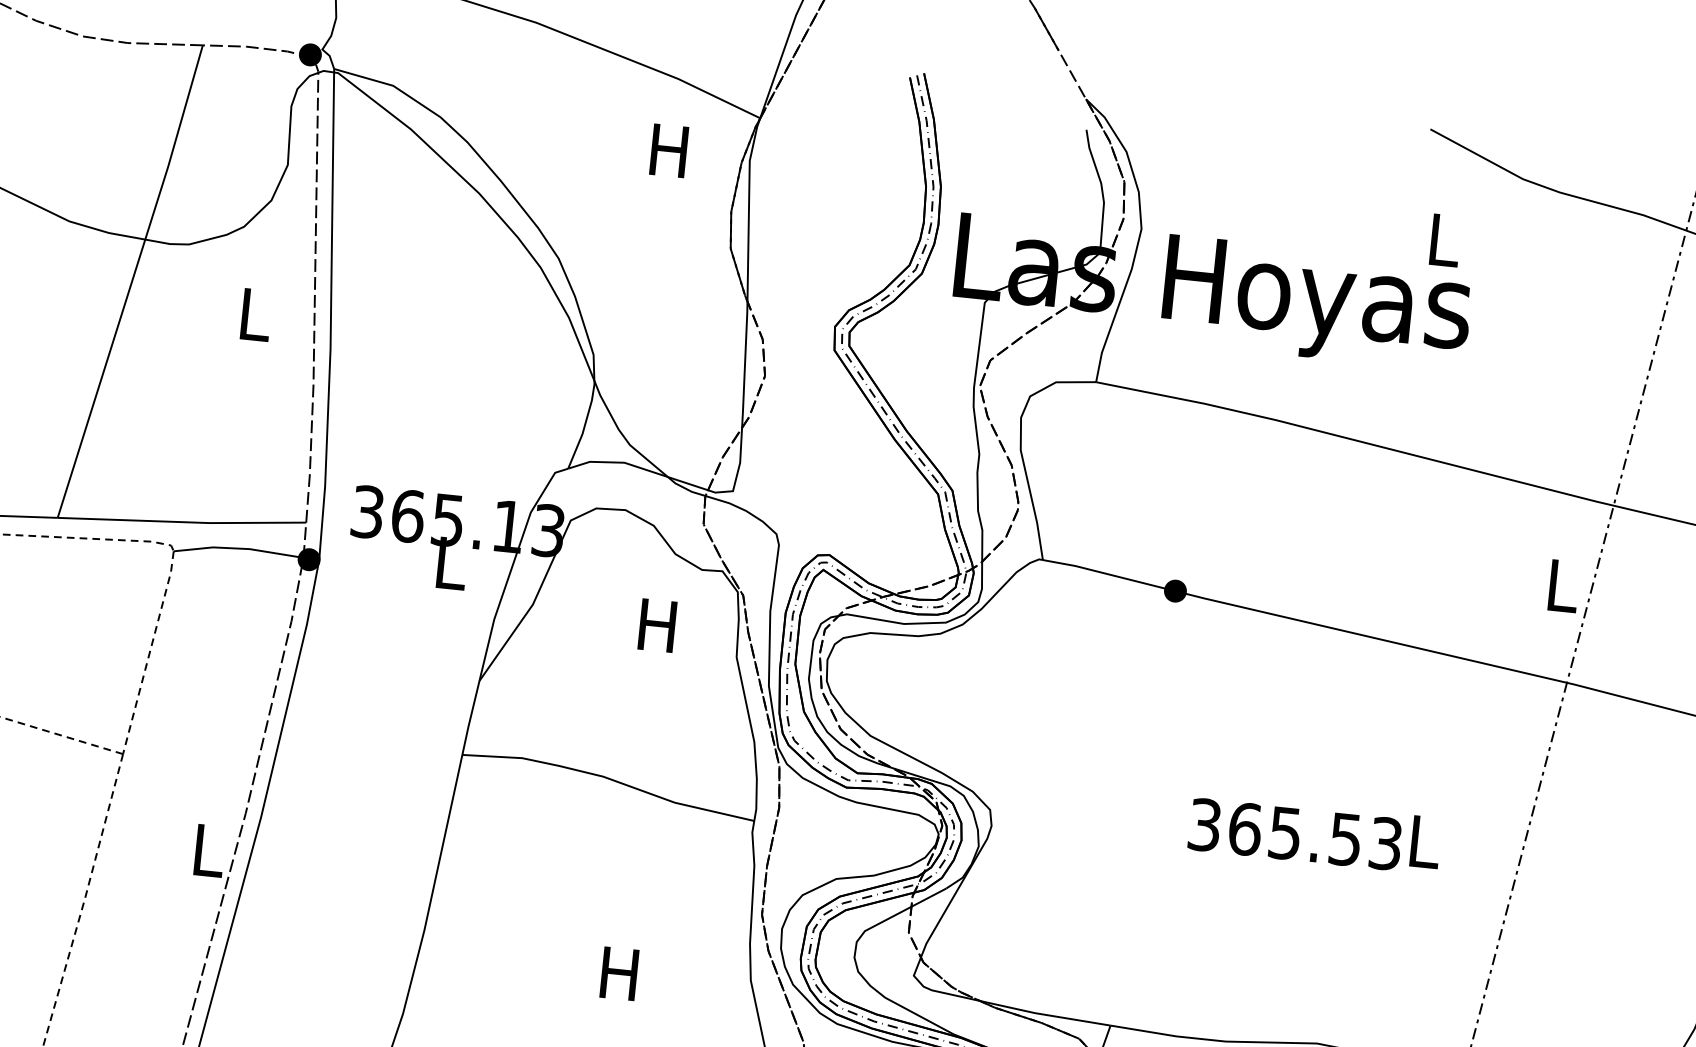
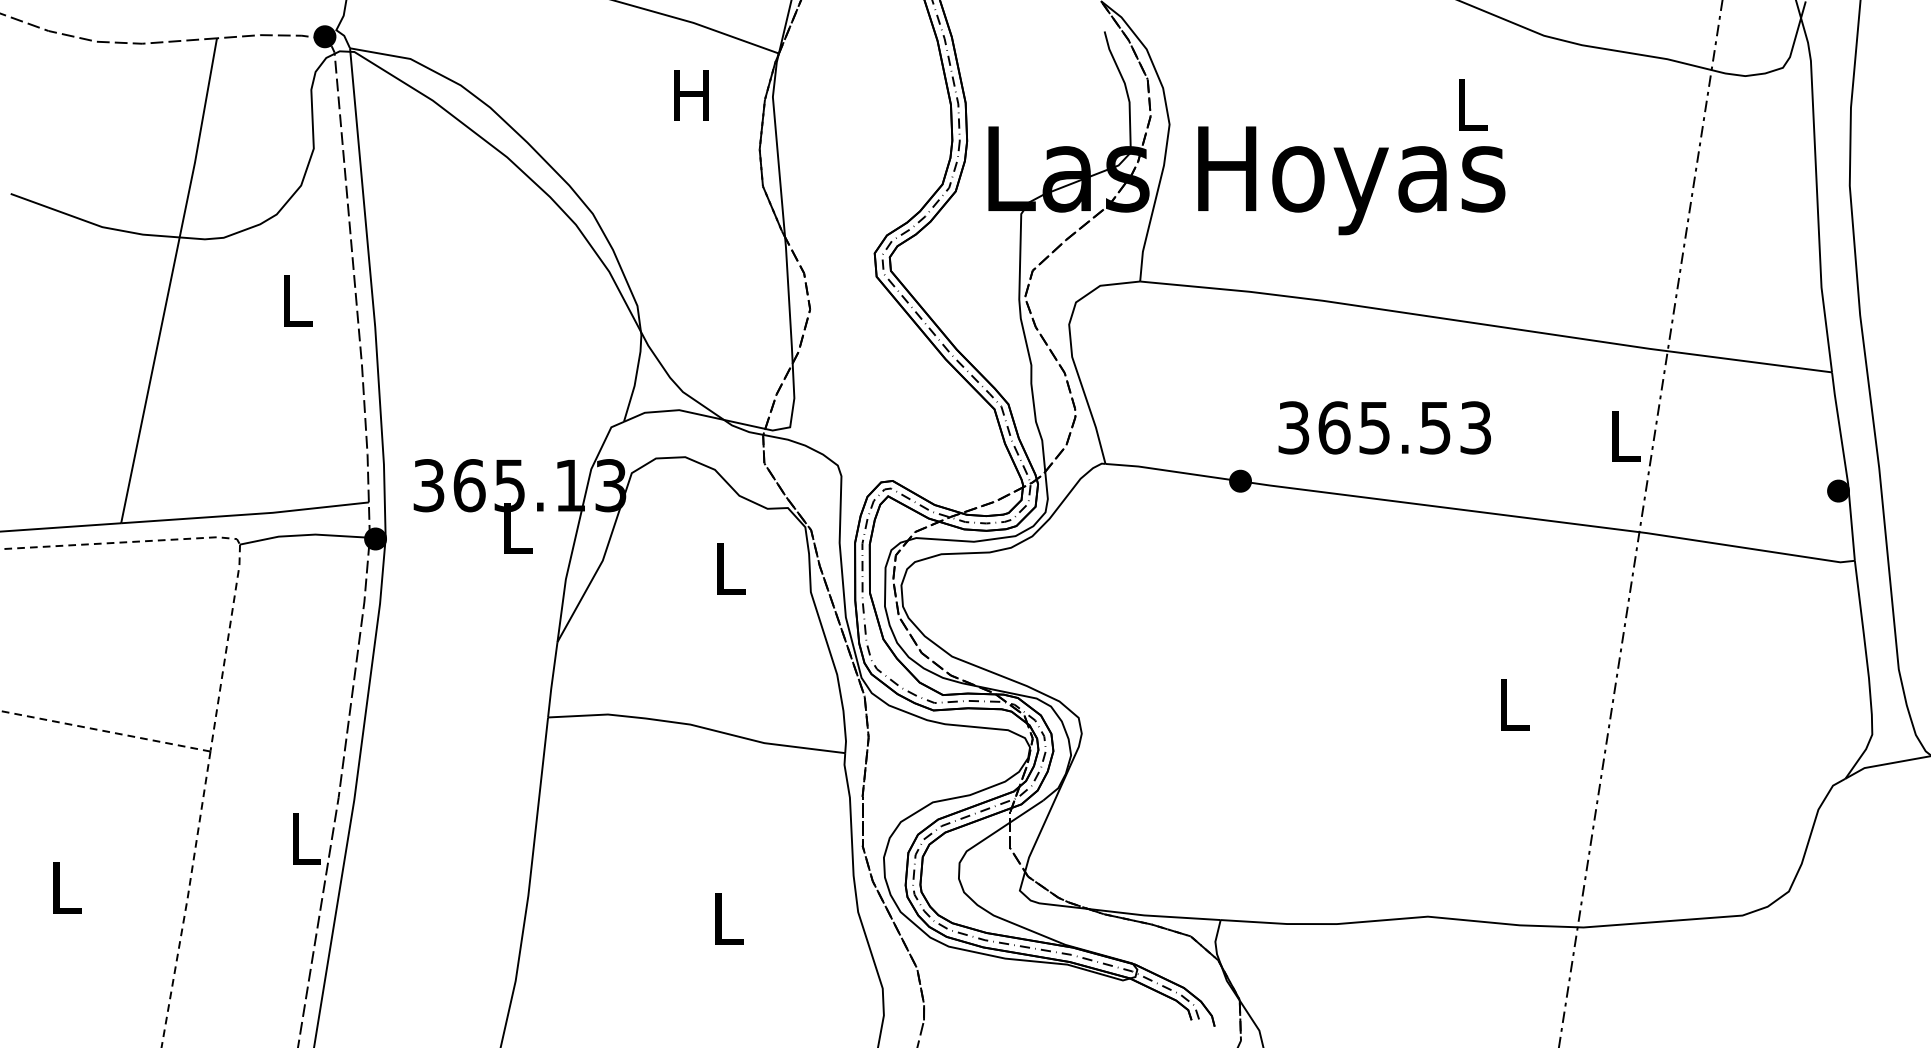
text: (657, 625) -> (728, 568), H -> L
text: (1295, 833) -> (1384, 427), moved
text: (619, 973) -> (726, 918), H -> L

